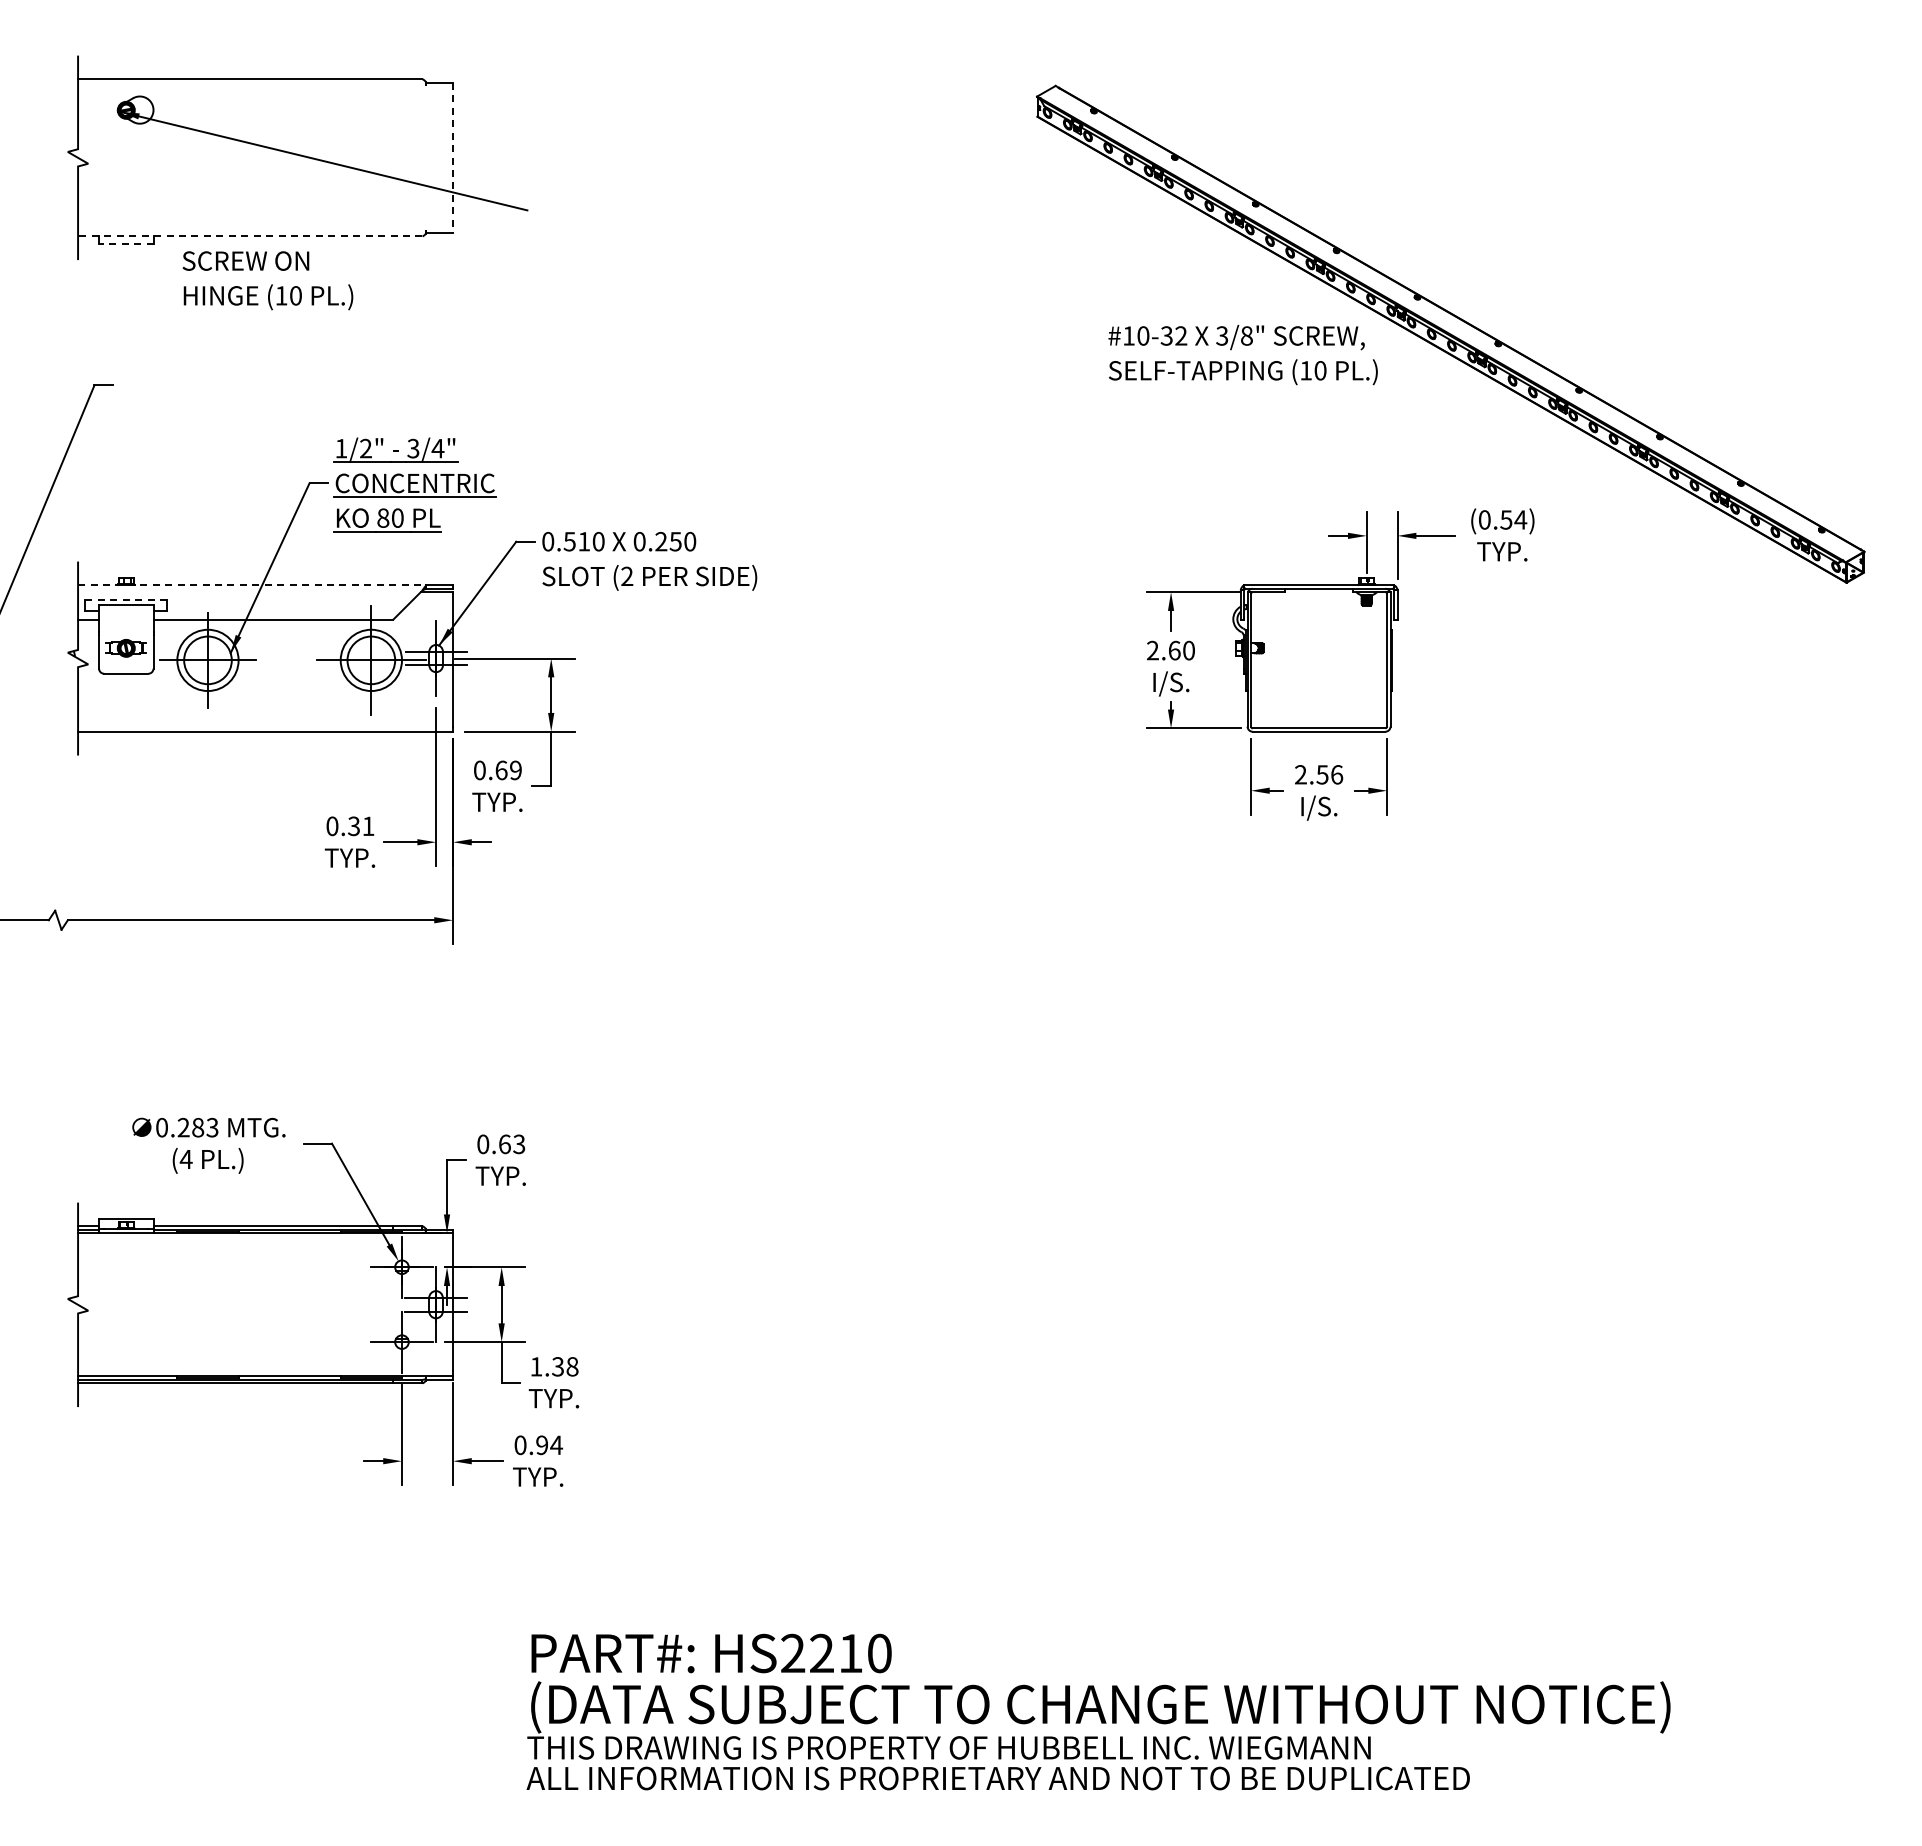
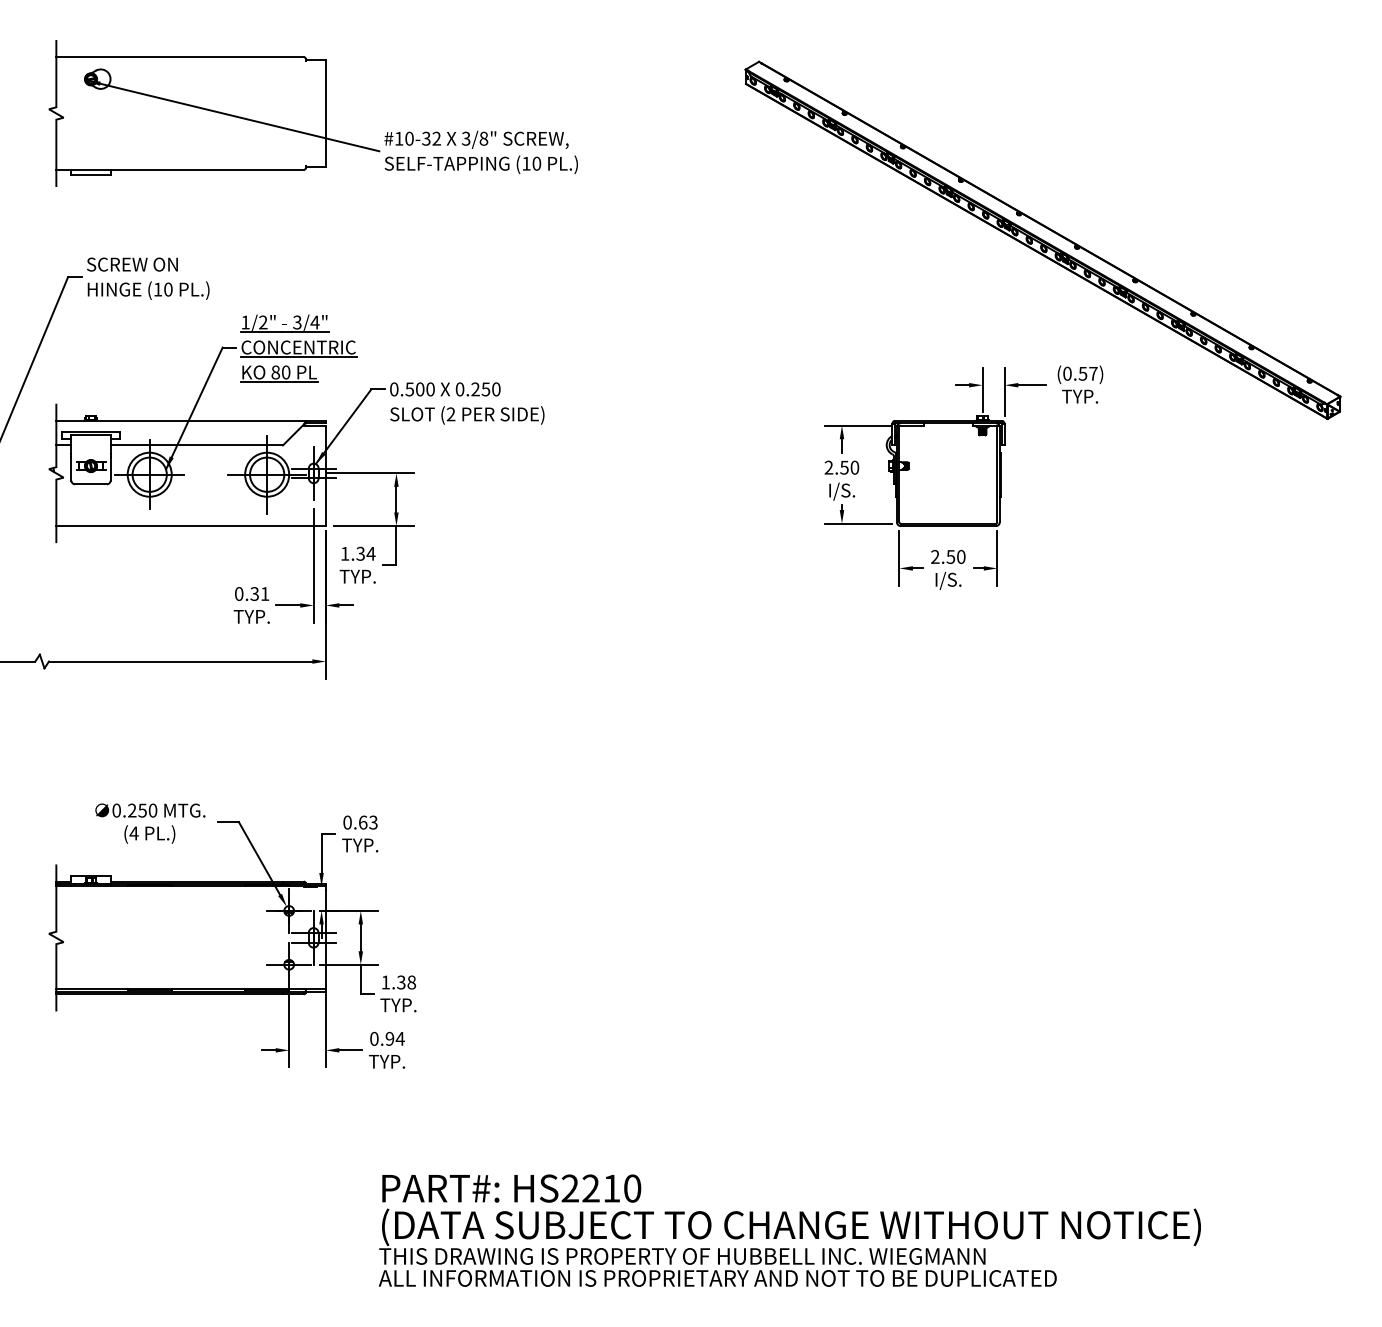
line: (453, 158) -> (326, 113), dashed -> solid
line: (249, 236) -> (179, 170), dashed -> solid
line: (125, 243) -> (90, 175), dashed -> solid
text: (267, 280) -> (147, 278), moved
text: (1242, 355) -> (480, 152), moved
text: (1520, 519) -> (1093, 373), (0.54) -> (0.57)
text: (584, 541) -> (420, 389), 0.510 -> 0.500
line: (251, 585) -> (181, 420), dashed -> solid
line: (126, 600) -> (91, 431), dashed -> solid
text: (1174, 650) -> (844, 467), 2.60 -> 2.50
text: (498, 770) -> (358, 553), 0.69 -> 1.34
text: (1337, 774) -> (961, 556), 2.56 -> 2.50
text: (205, 1127) -> (147, 810), 0.283 -> 0.250

